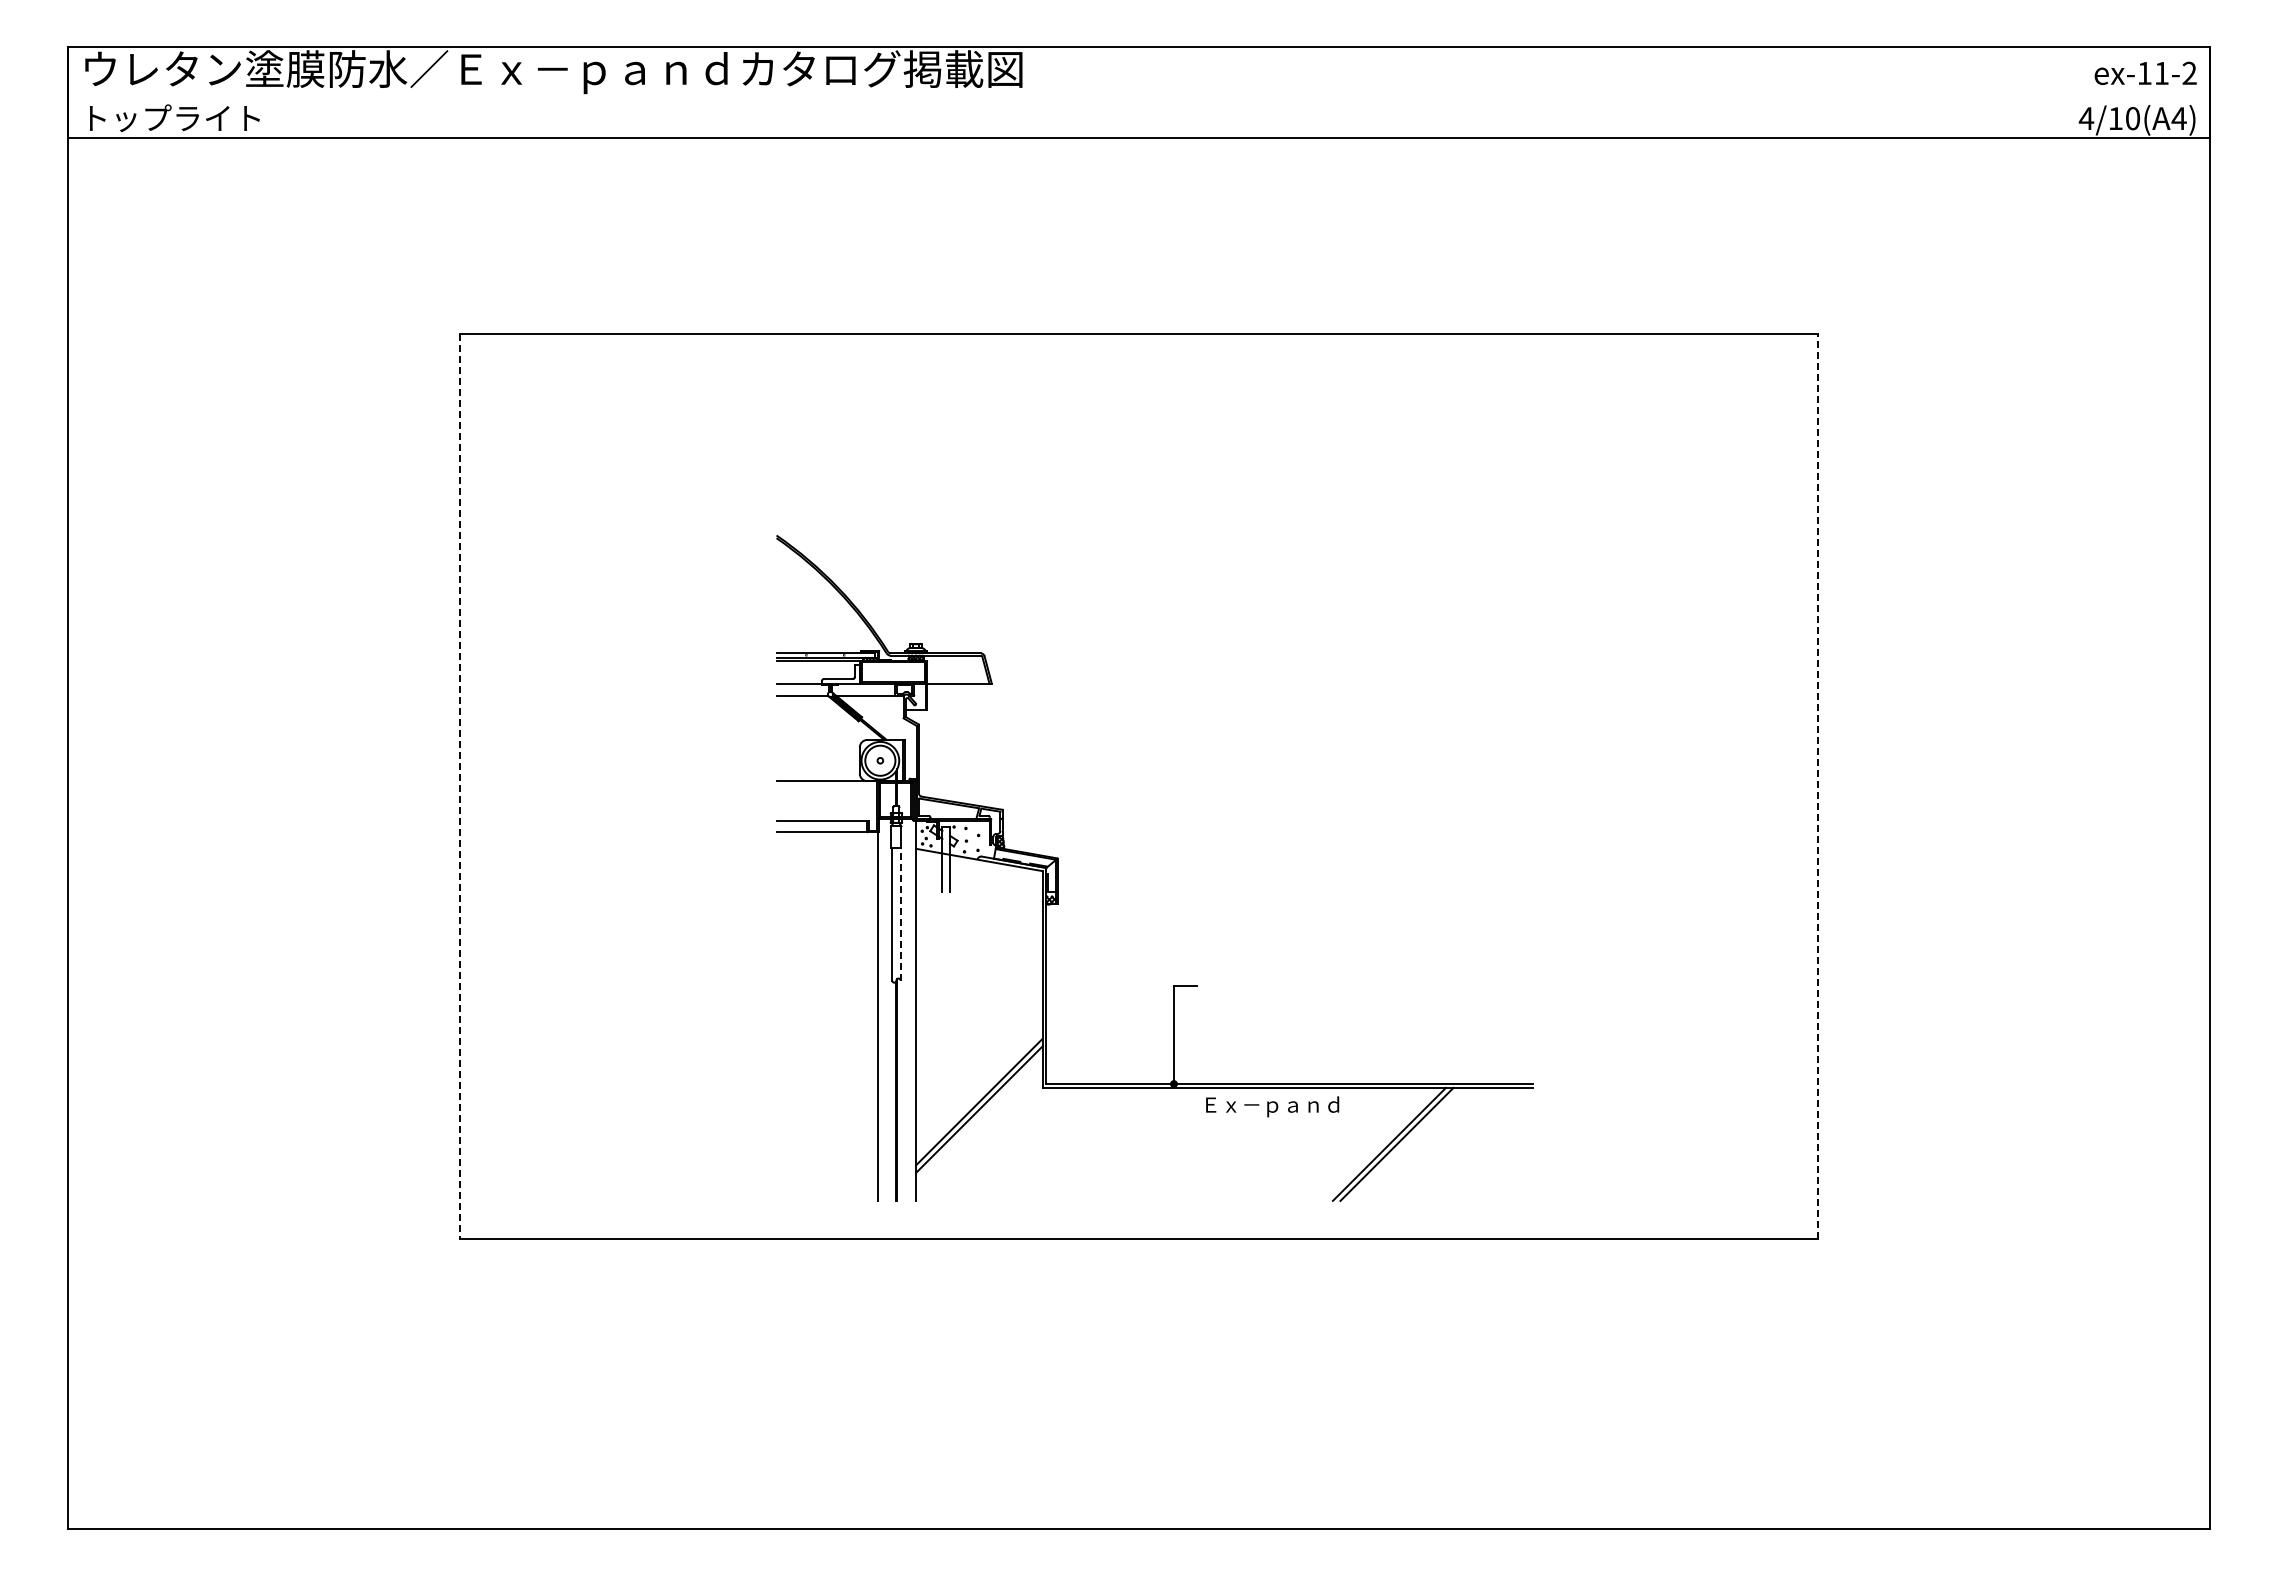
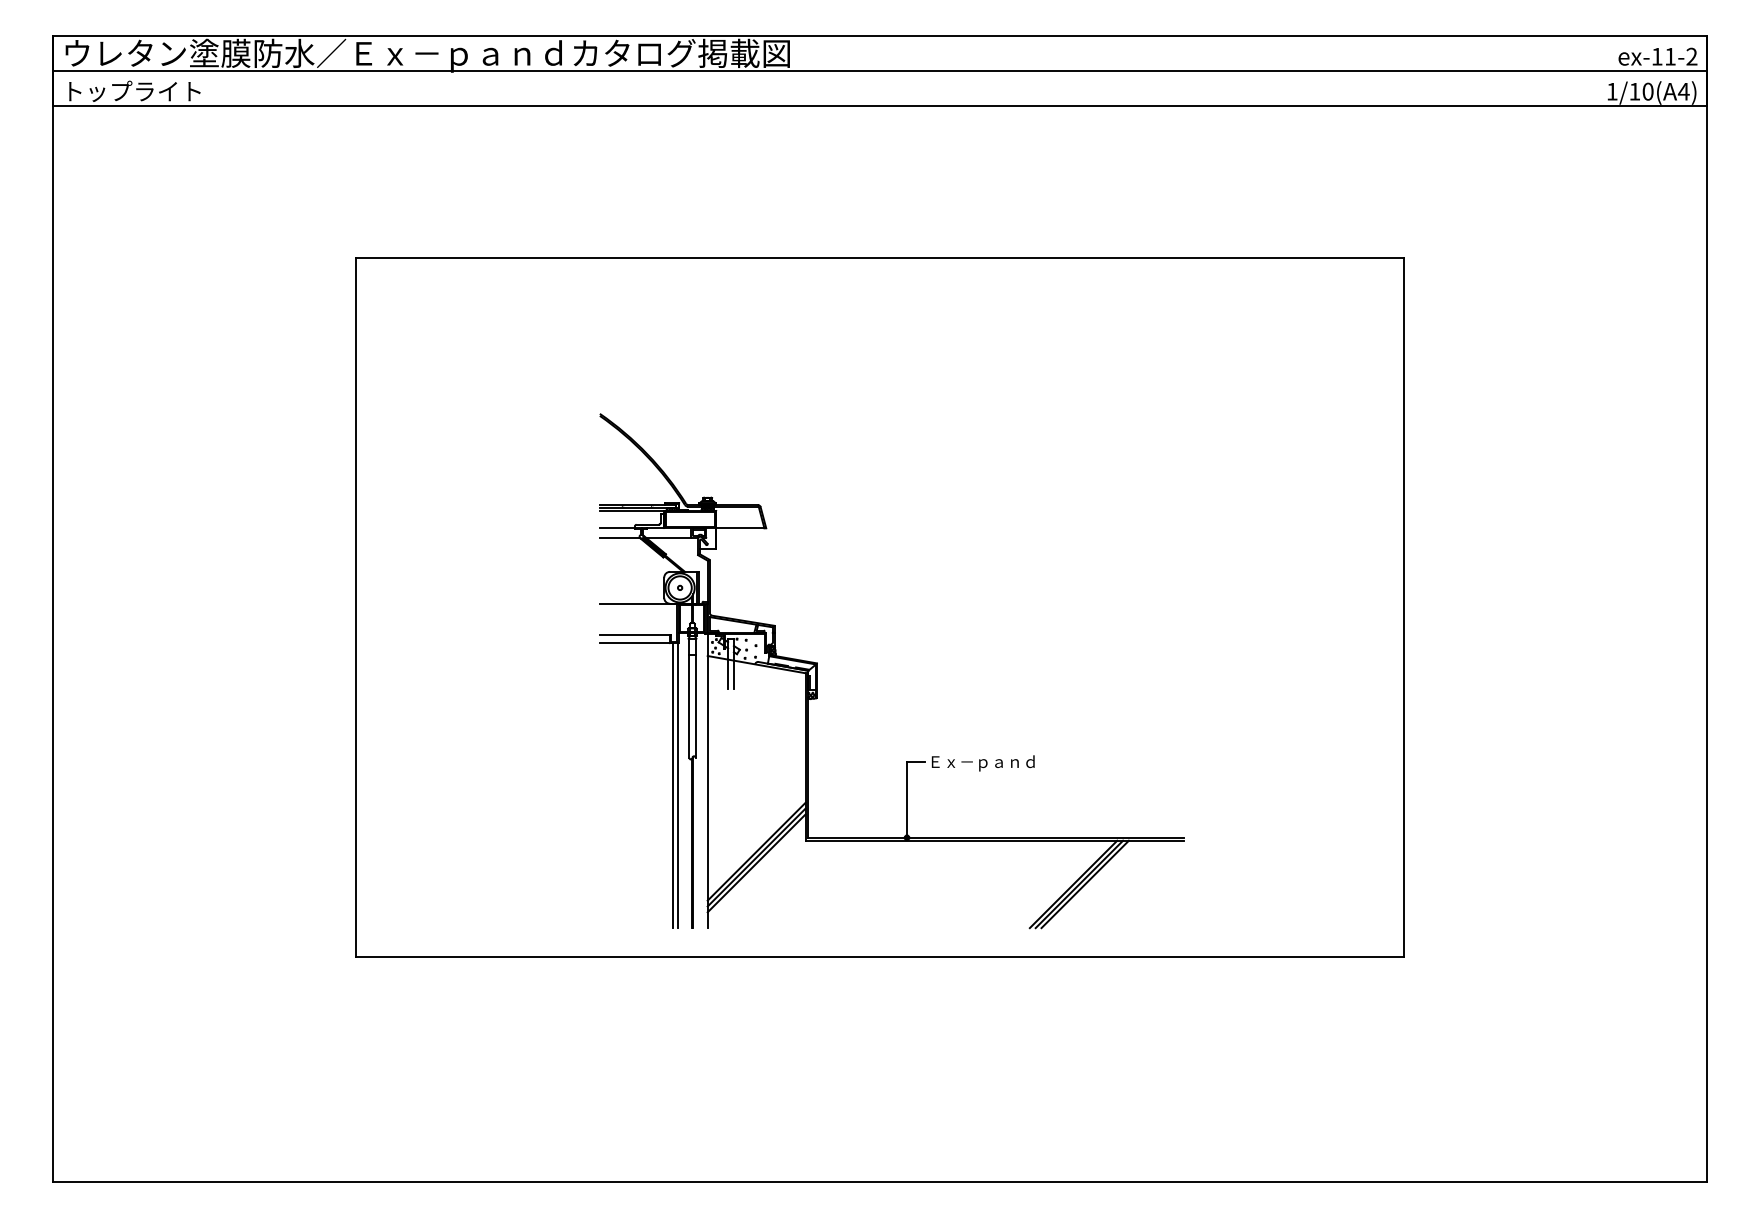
line: (1138, 92) -> (879, 71), added
text: (2086, 118) -> (1612, 91), 4/10(A4) -> 1/10(A4)
line: (1817, 785) -> (1404, 607), dashed -> solid
line: (460, 786) -> (355, 607), dashed -> solid
line: (900, 913) -> (695, 705), dashed -> solid
line: (870, 1016) -> (672, 785), added
text: (1272, 1106) -> (983, 763), moved
line: (979, 1116) -> (756, 862), added
line: (1404, 1143) -> (1085, 883), added

